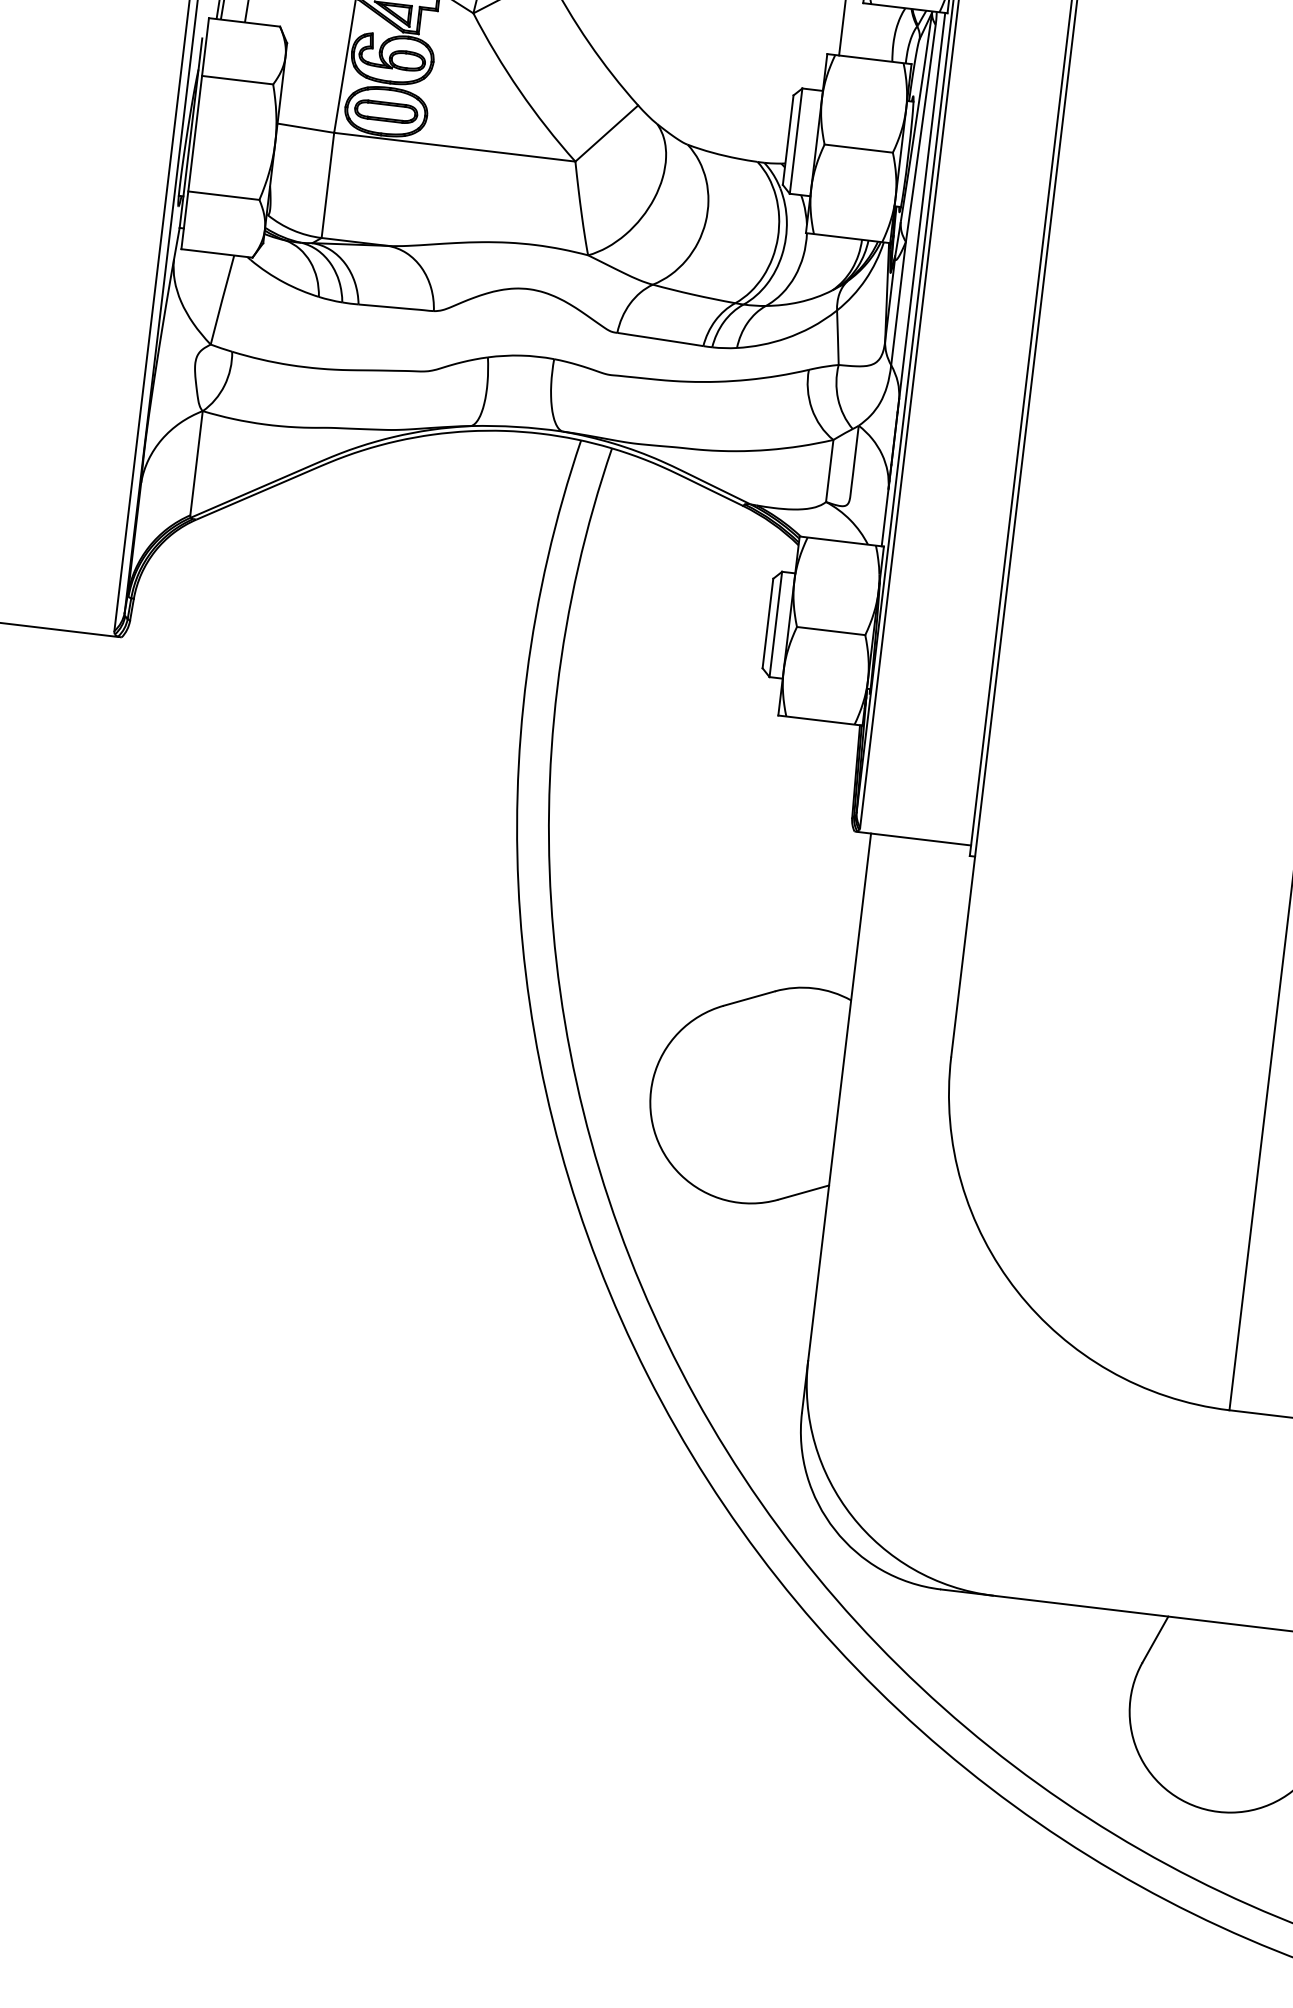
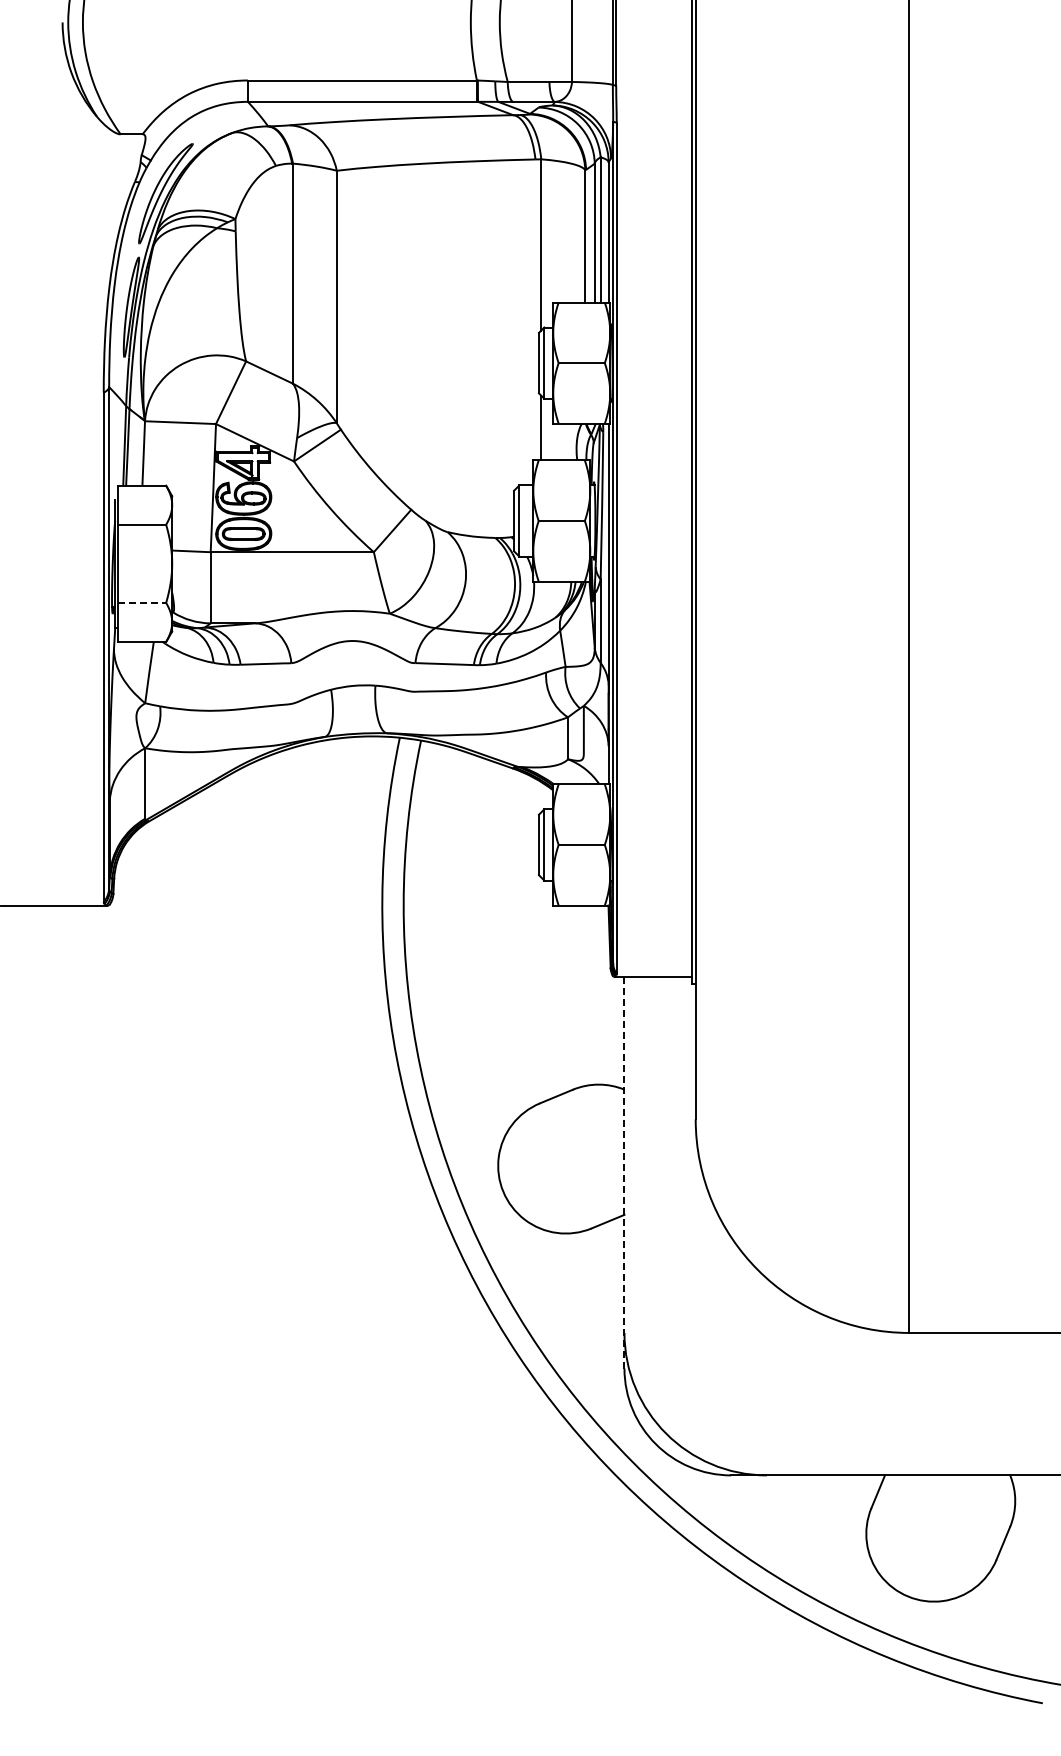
line: (224, 195) -> (142, 602), solid -> dashed
line: (836, 1122) -> (624, 1172), solid -> dashed

